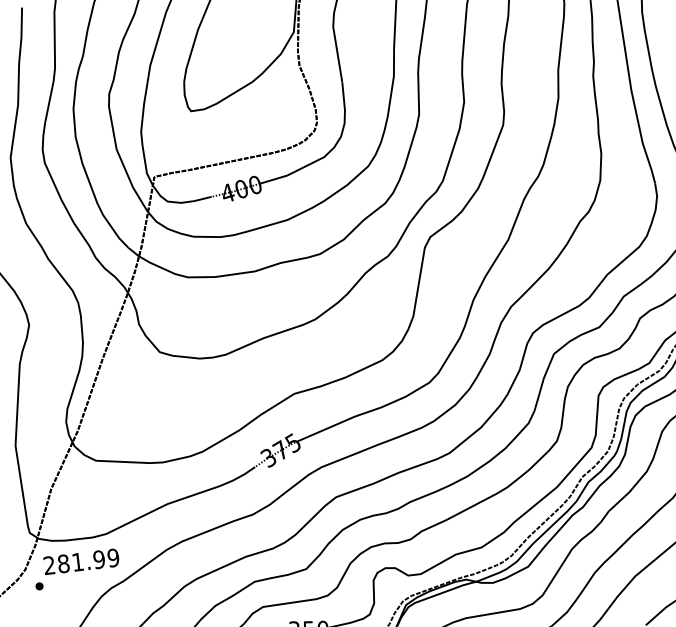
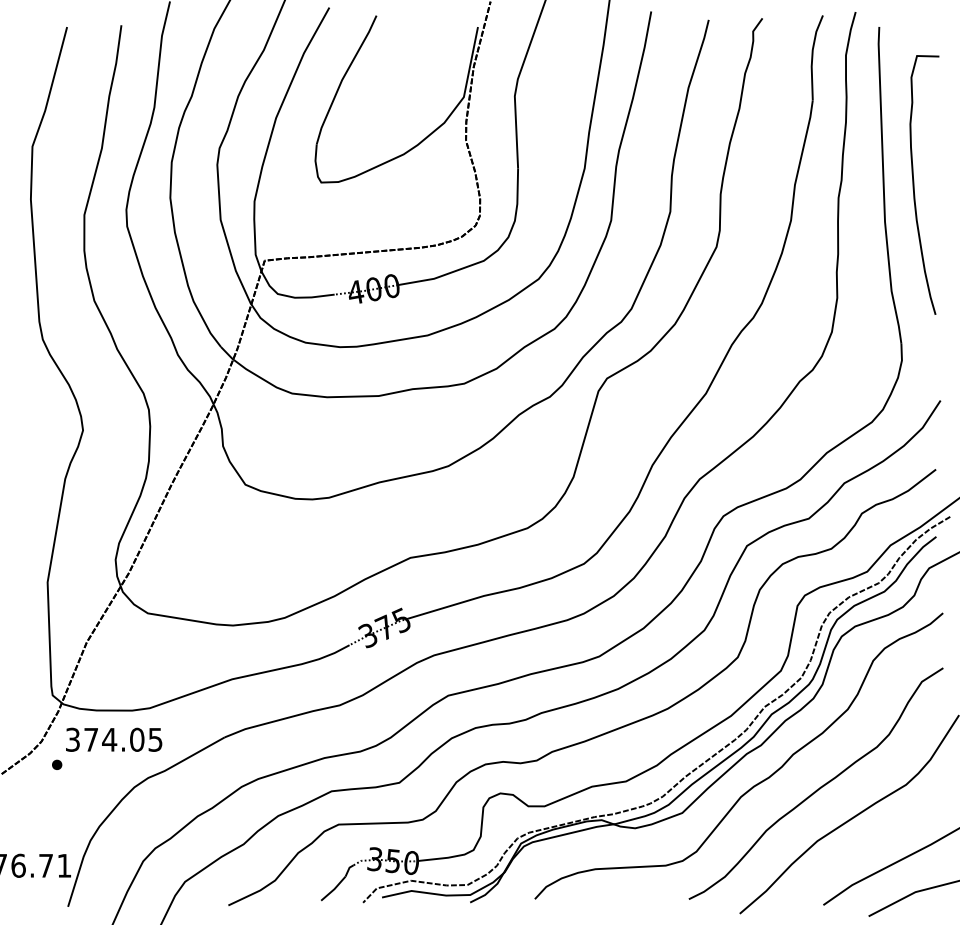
text: (81, 561) -> (114, 739), 281.99 -> 374.05

